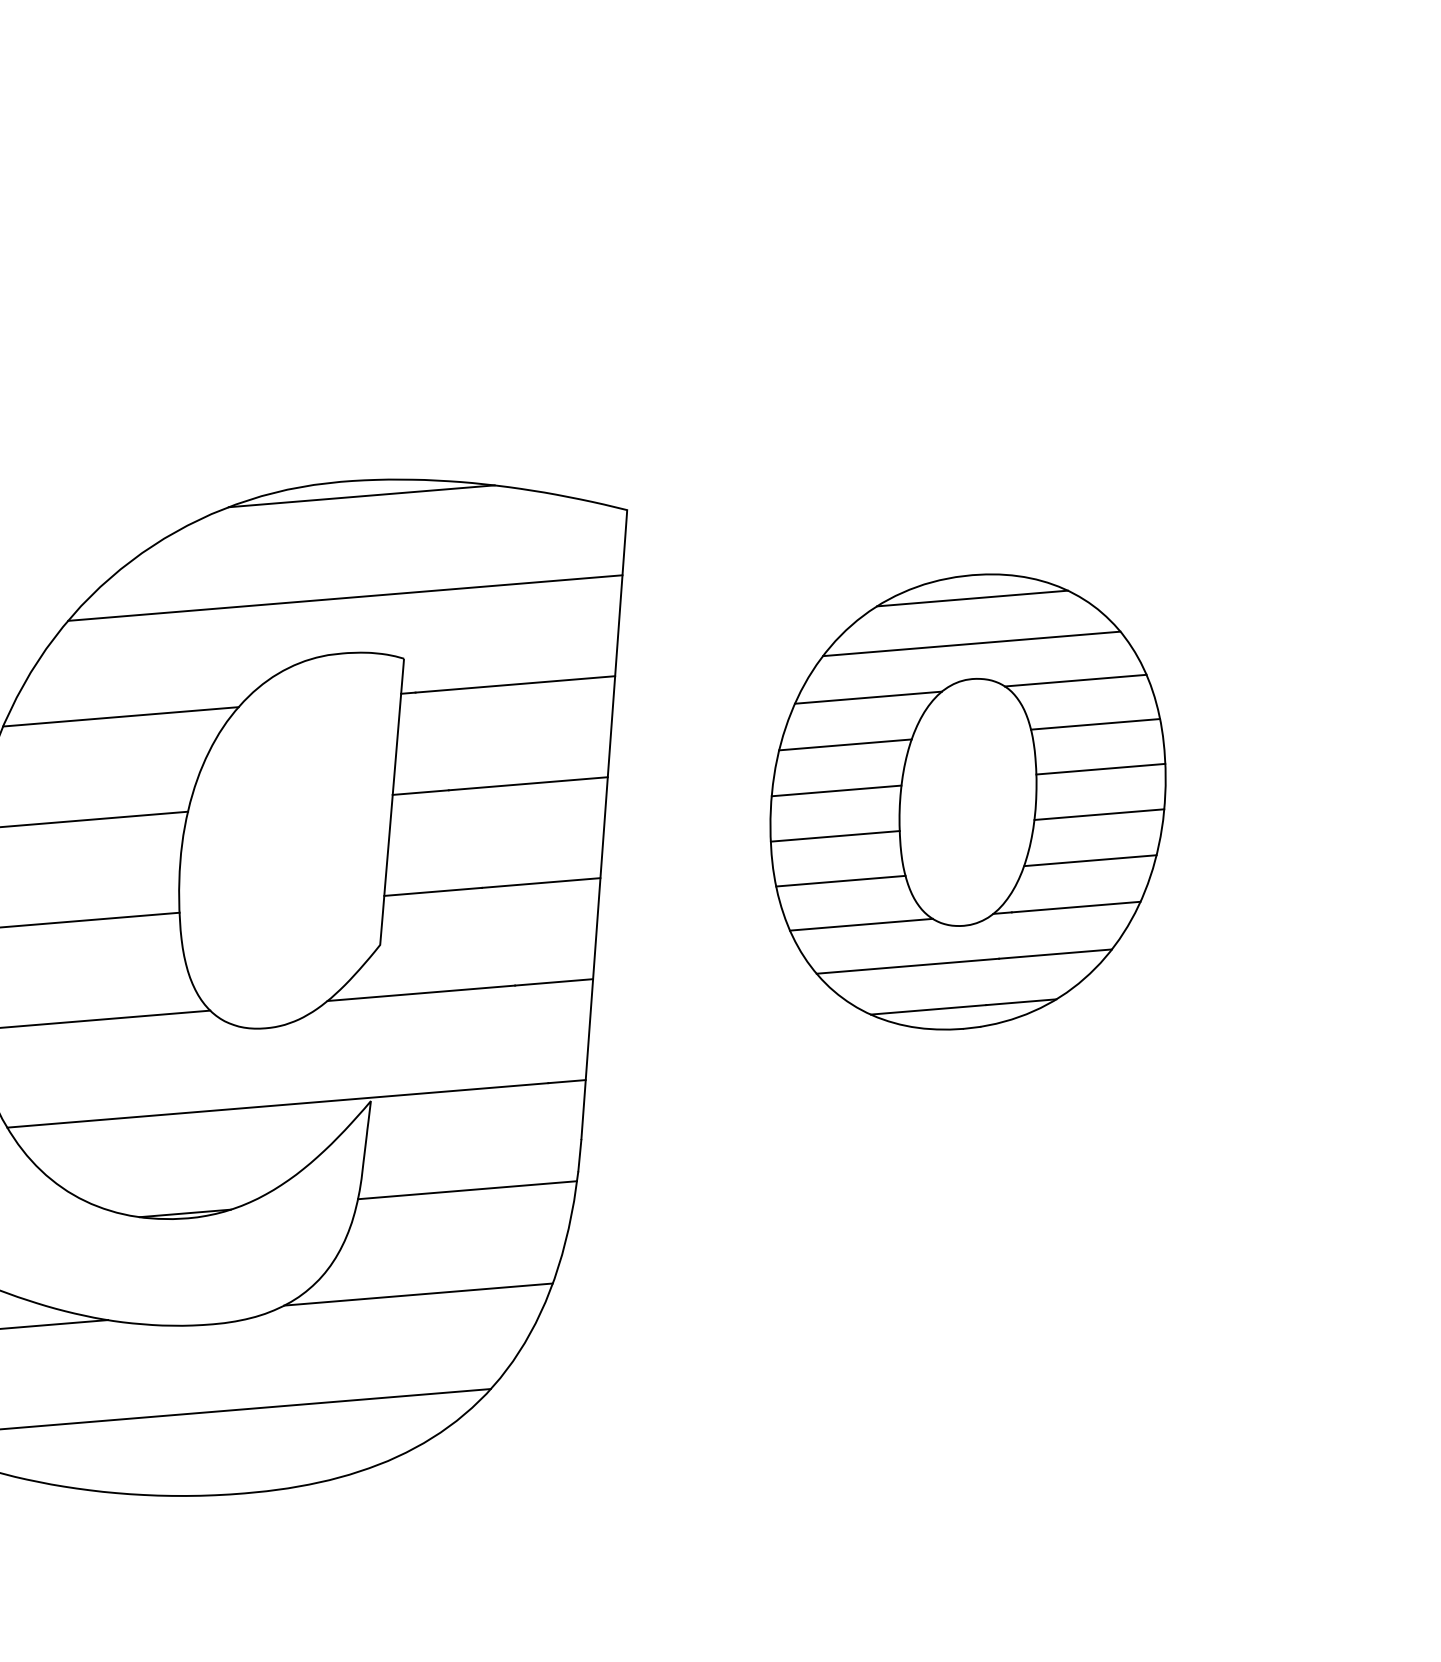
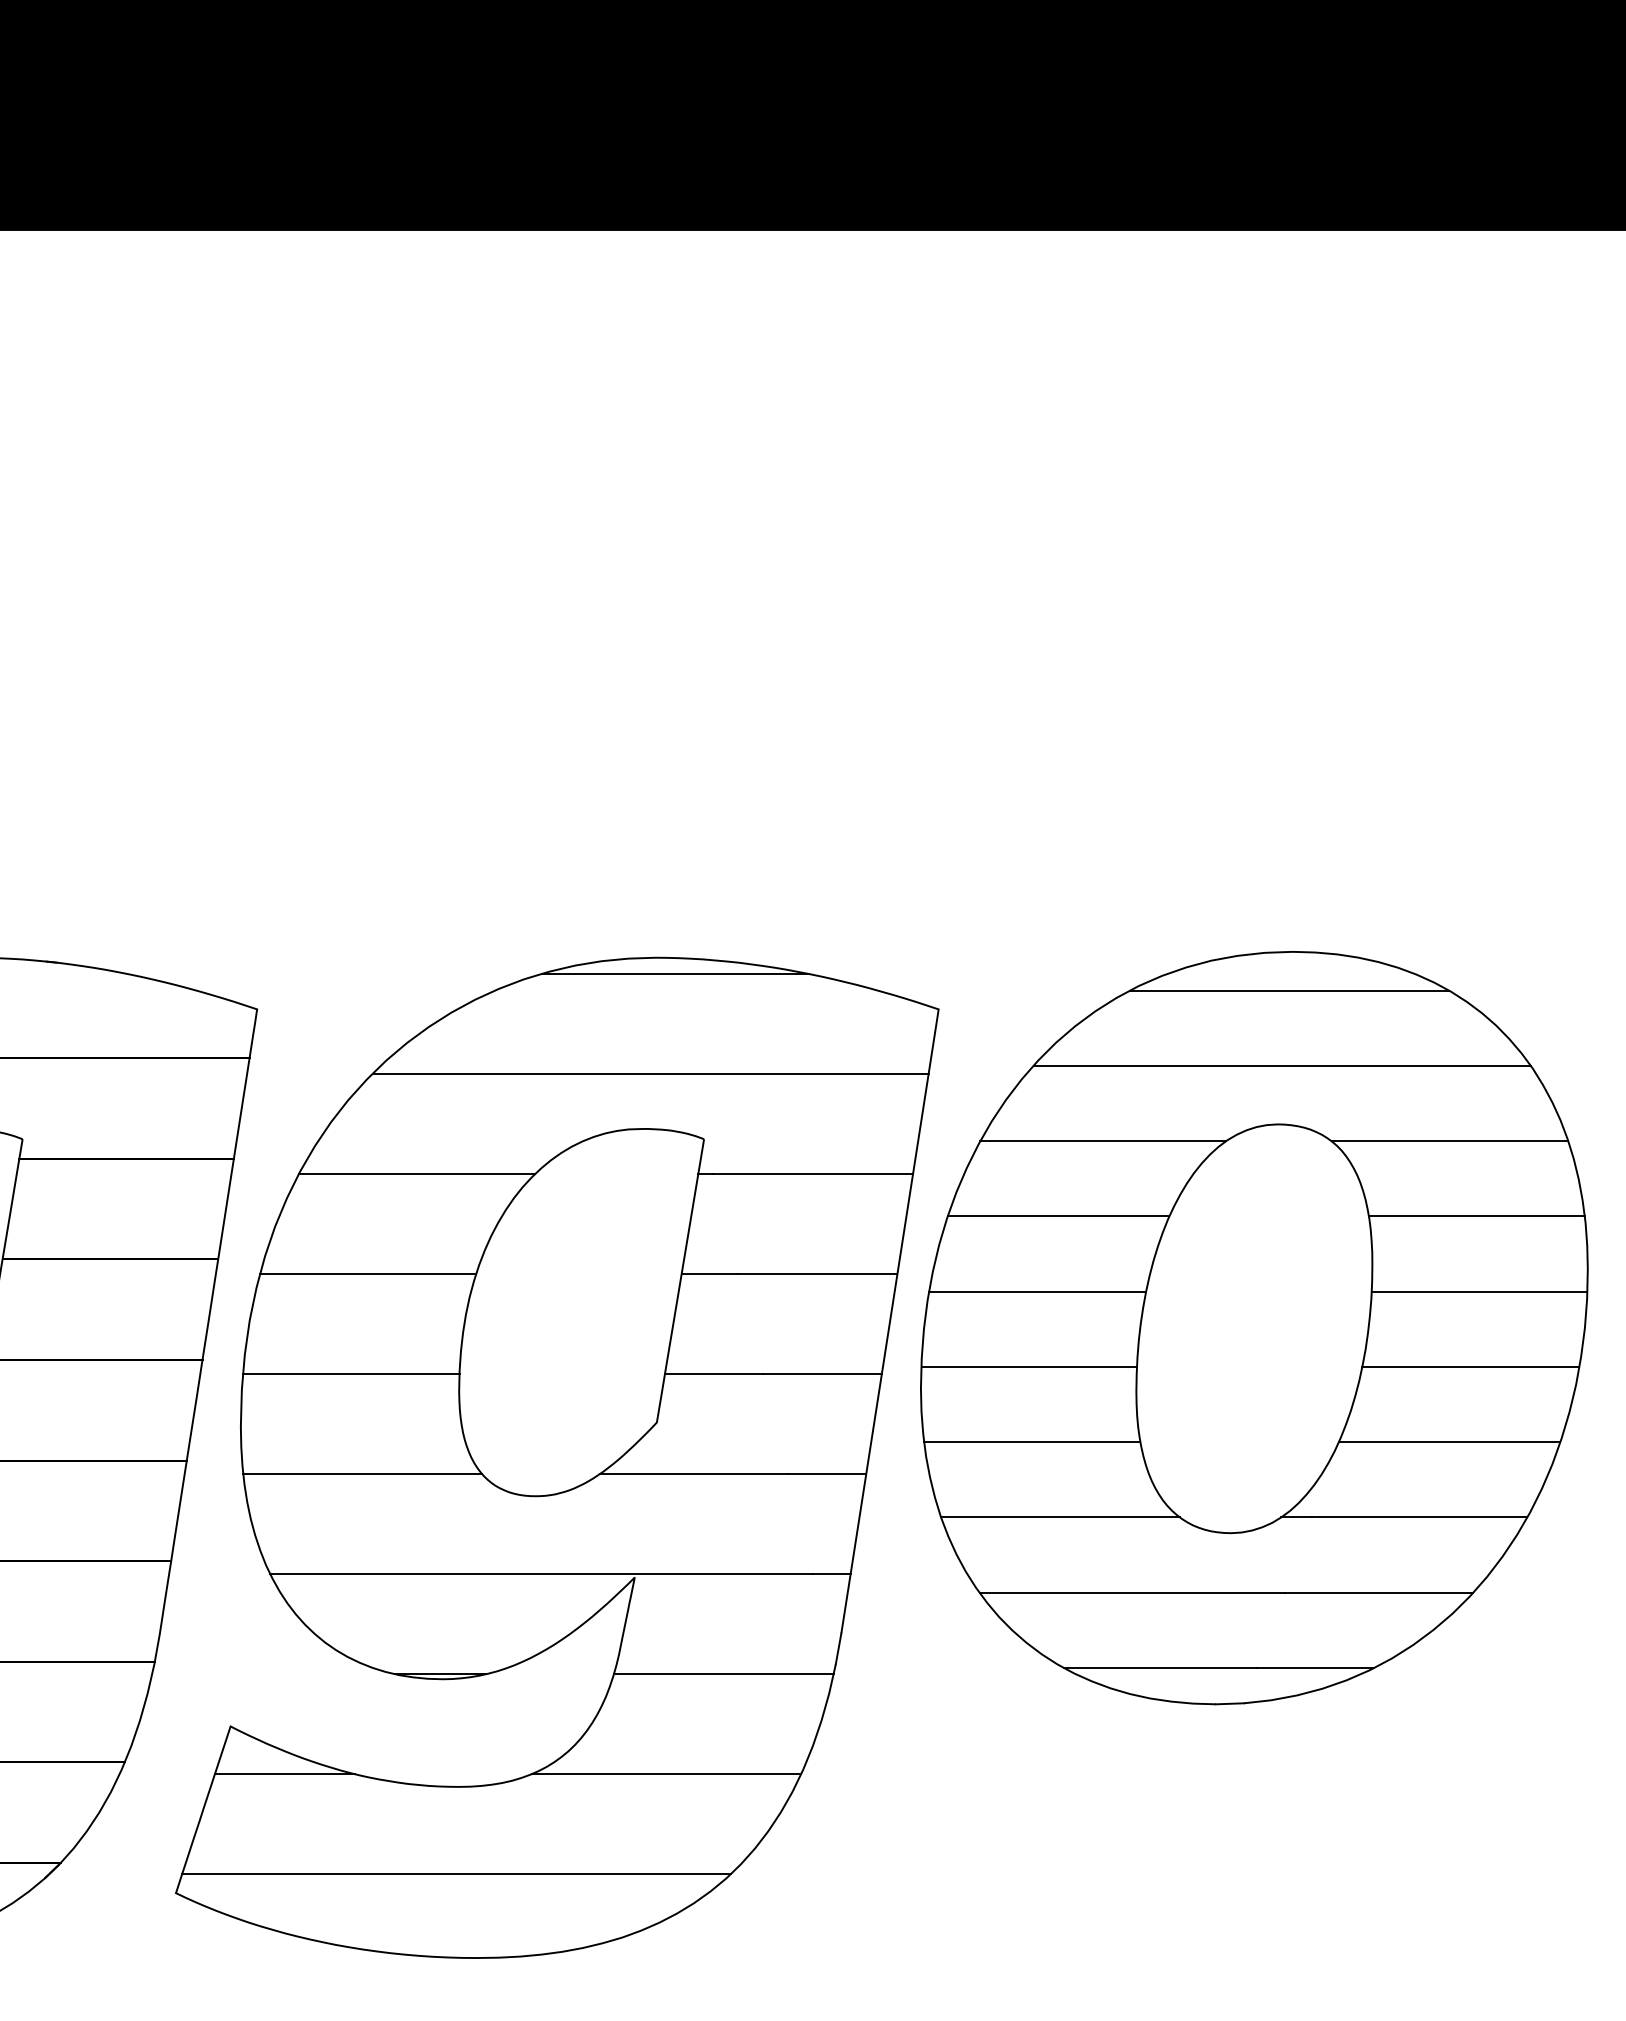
part: (968, 802) -> (1254, 1328), size x1.67

